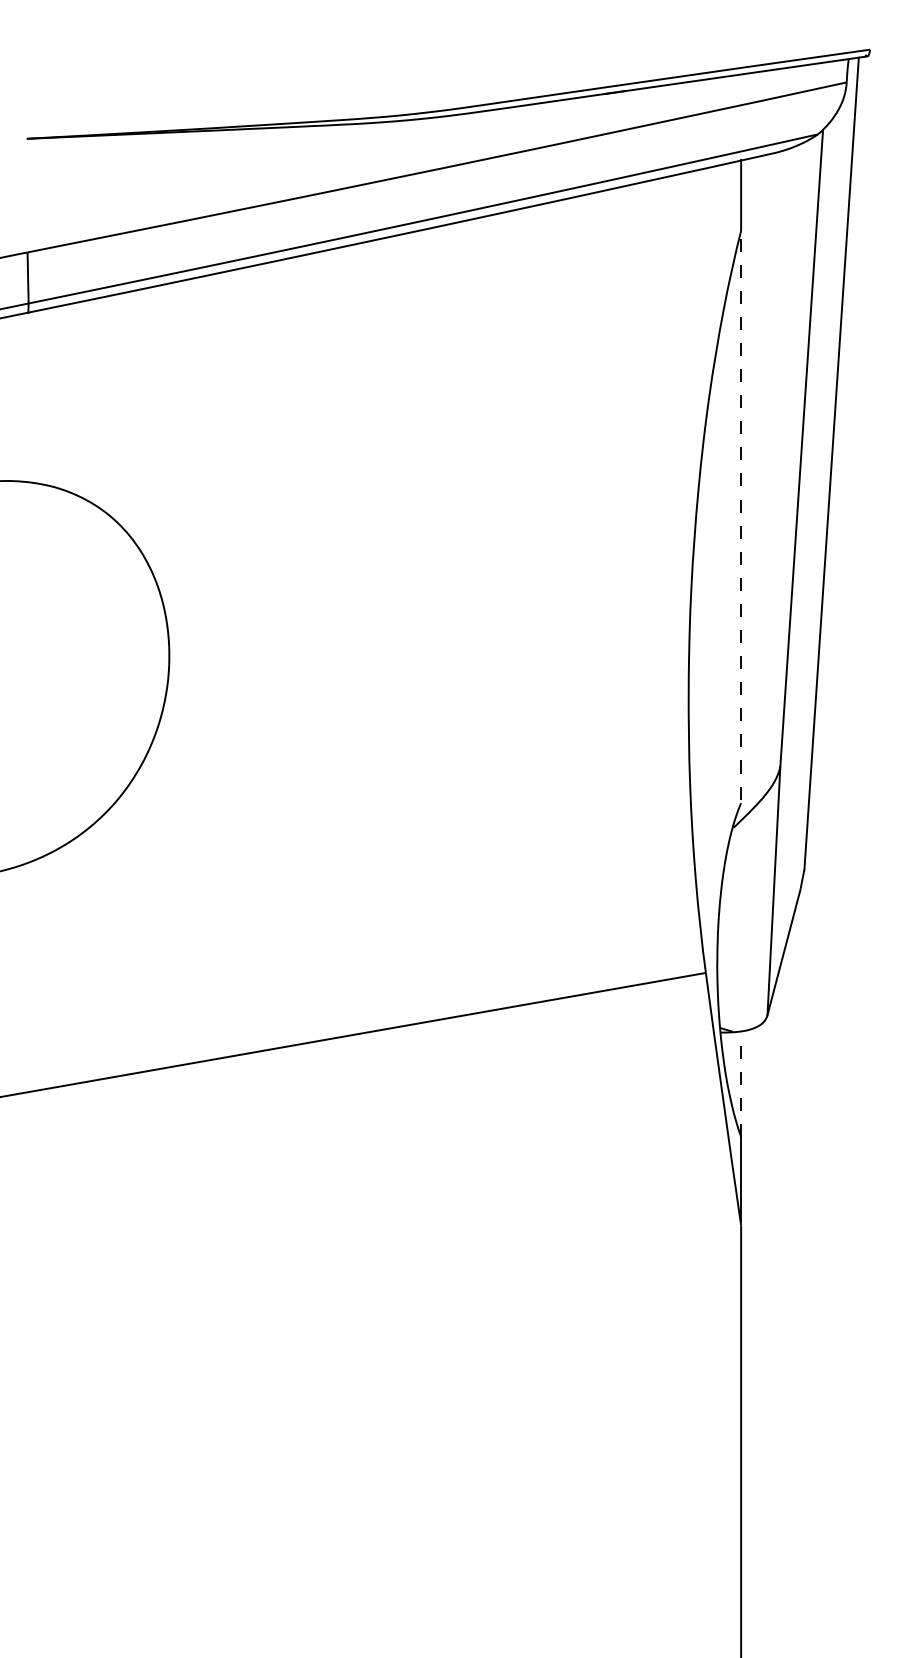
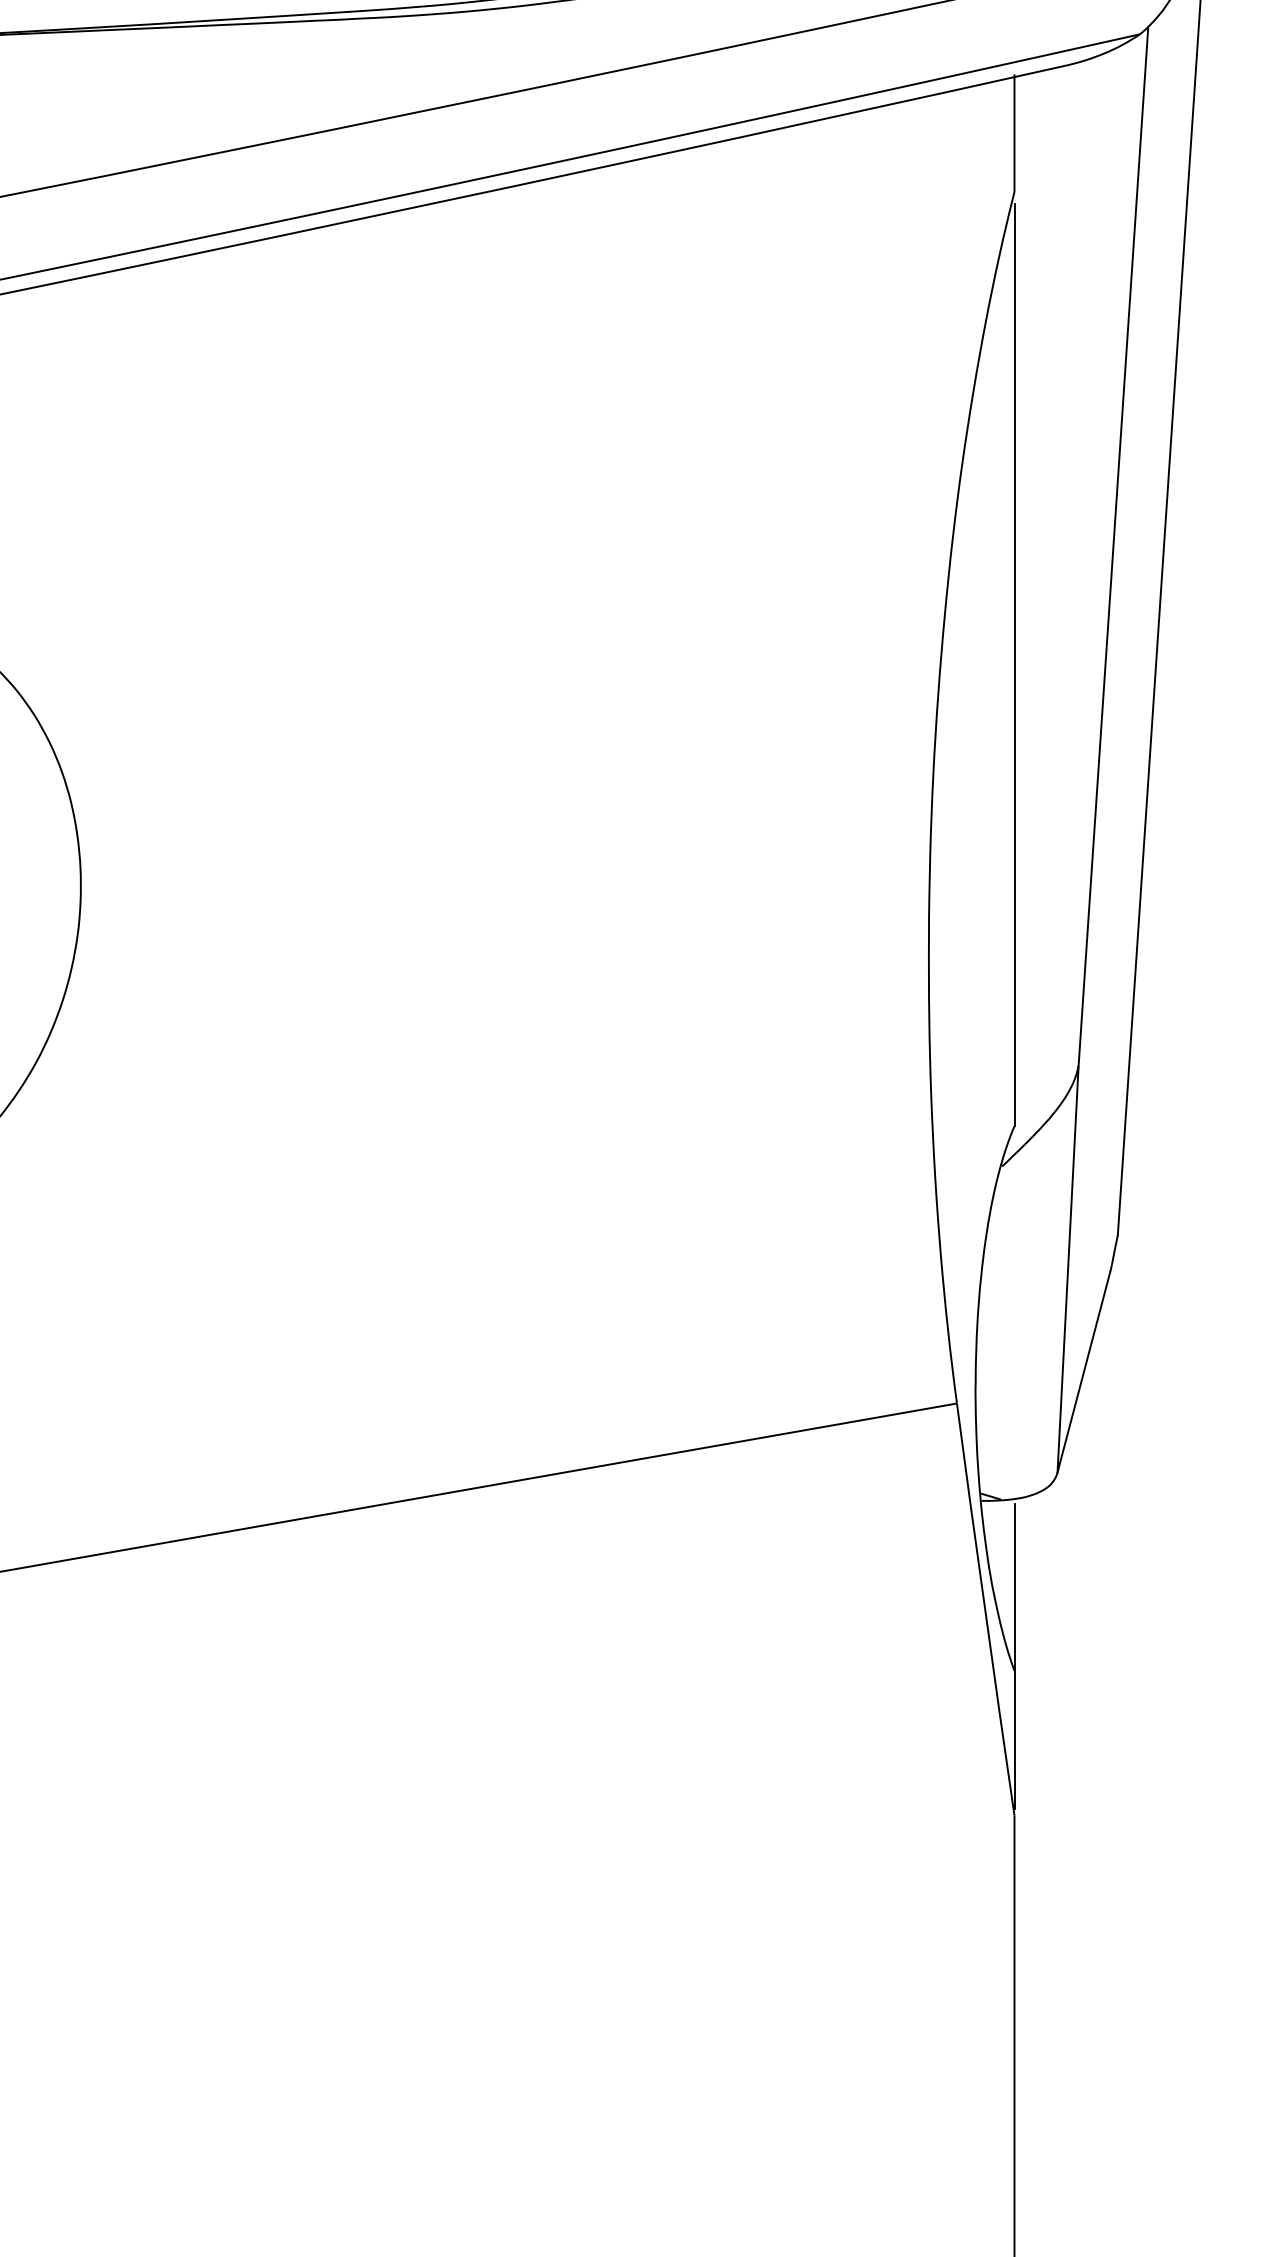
line: (741, 521) -> (1015, 666), dashed -> solid
line: (741, 1085) -> (1015, 1587), dashed -> solid

